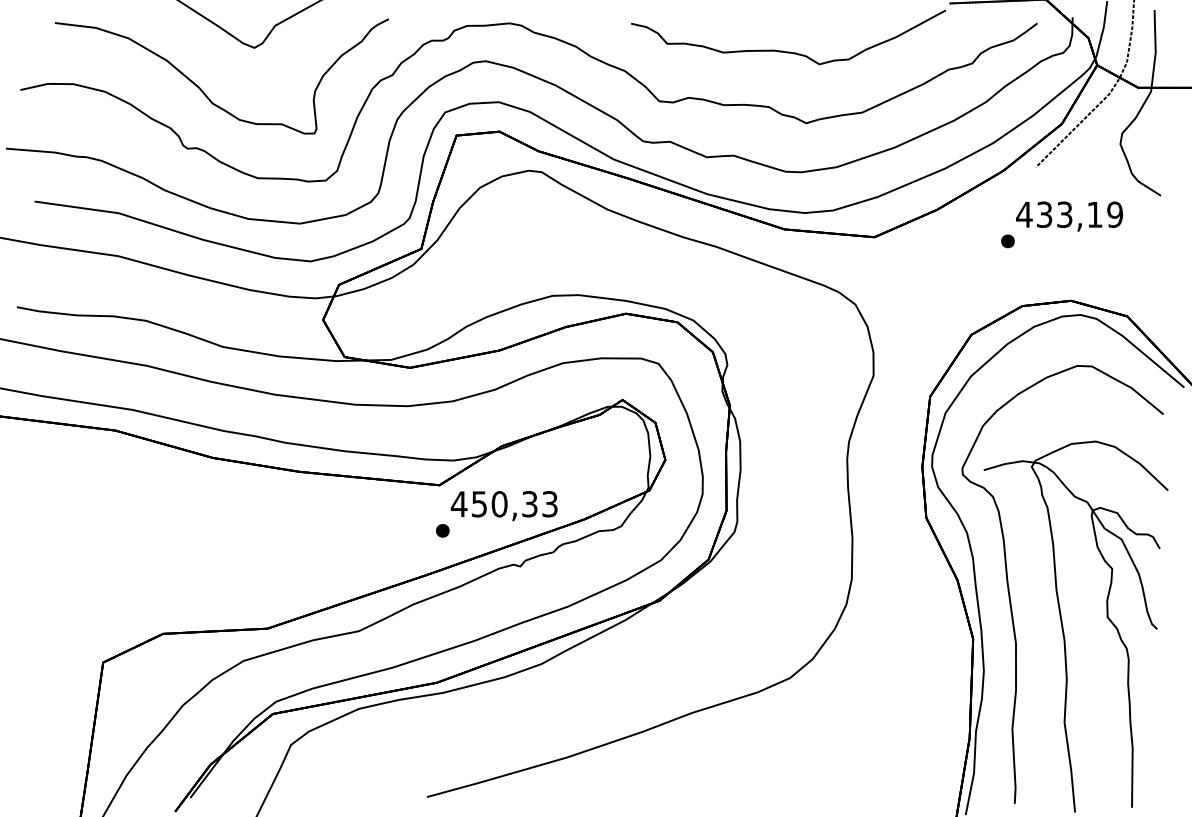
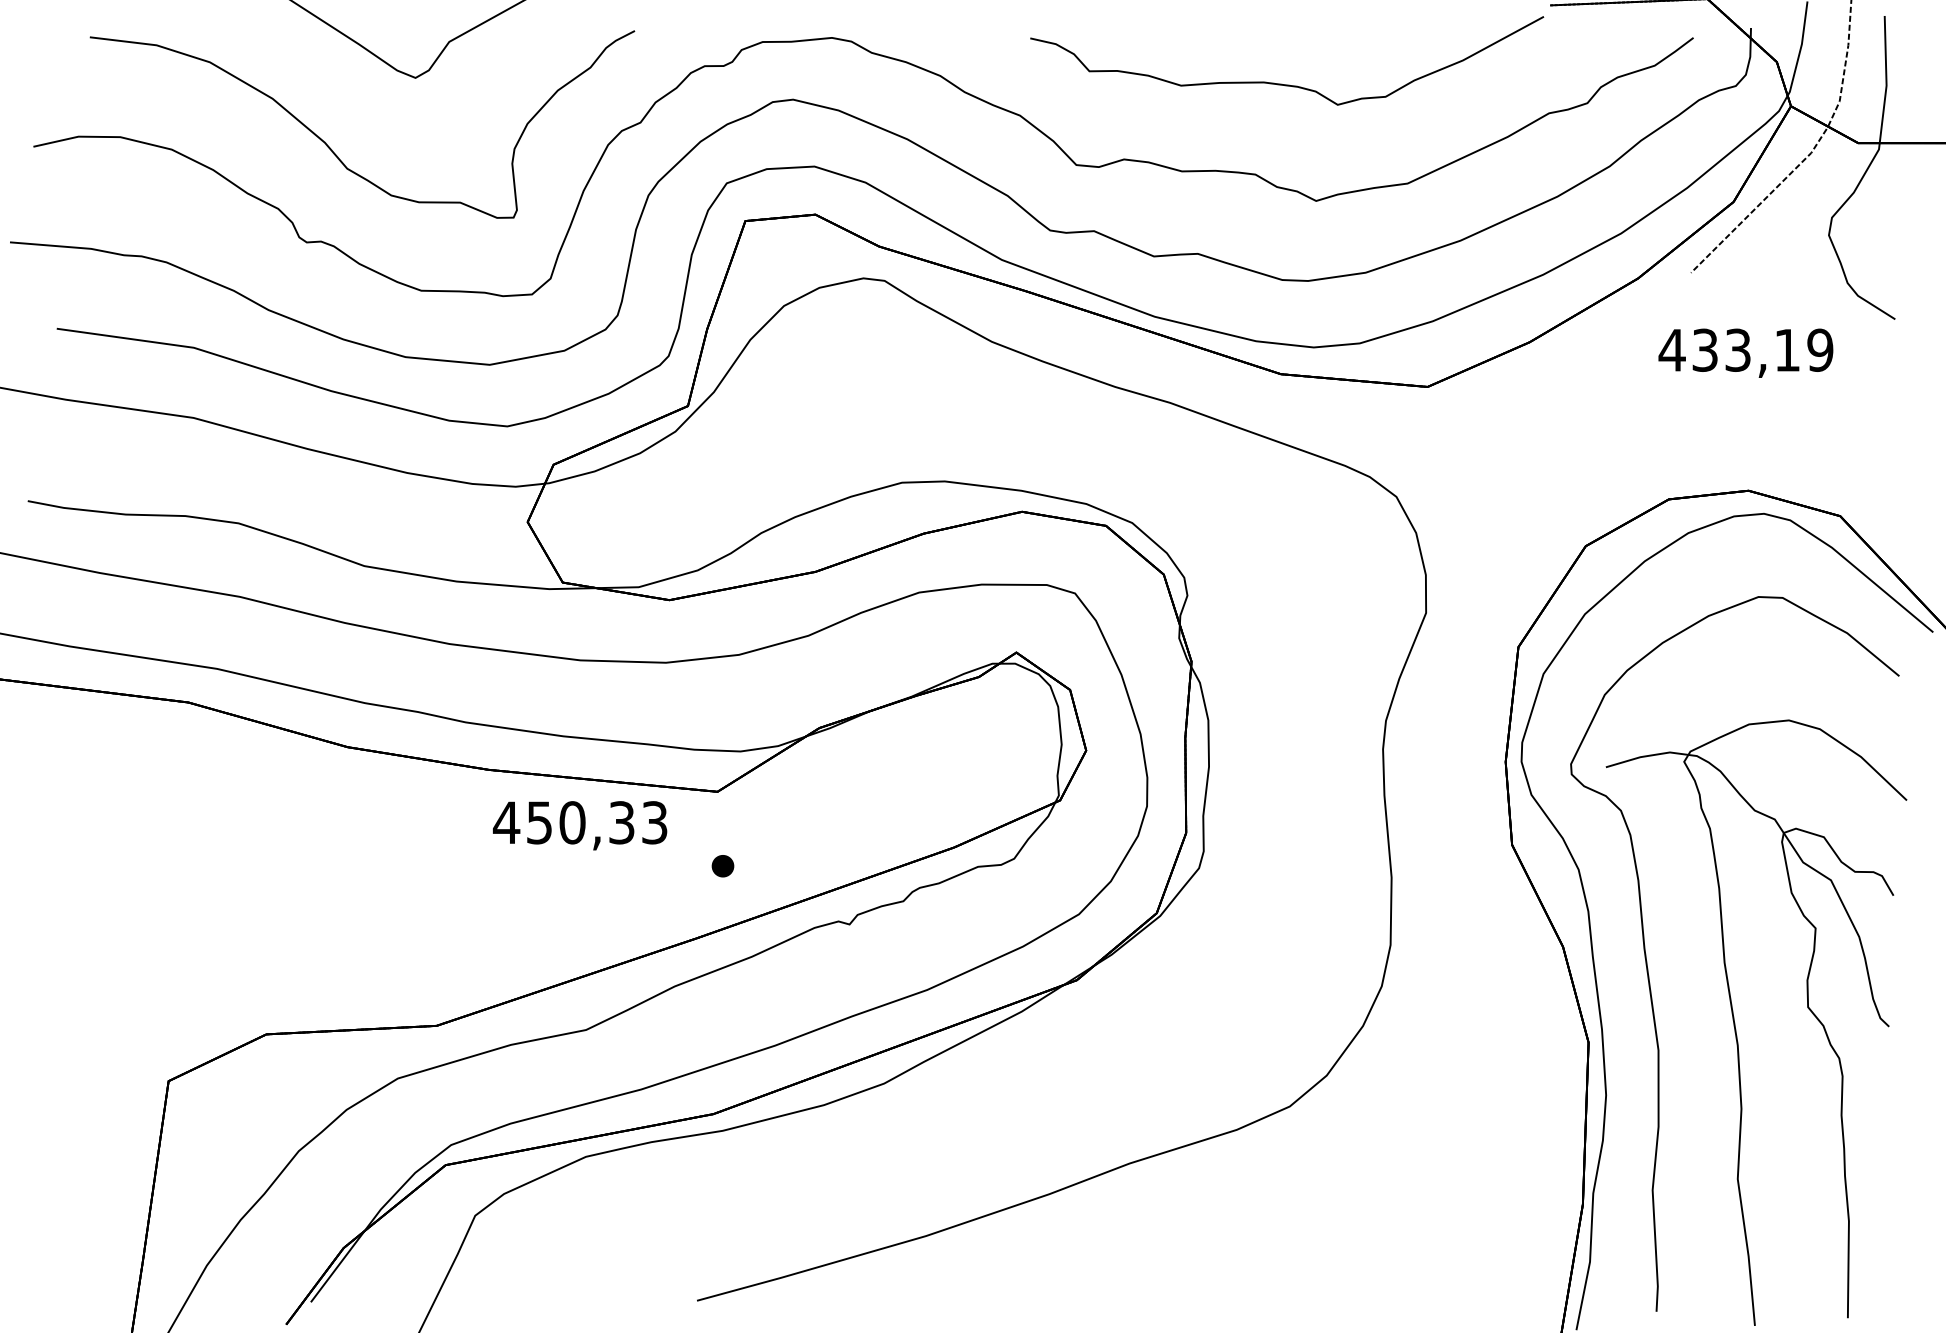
part: (1007, 241) -> (1644, 393), removed
text: (503, 506) -> (578, 826), moved

